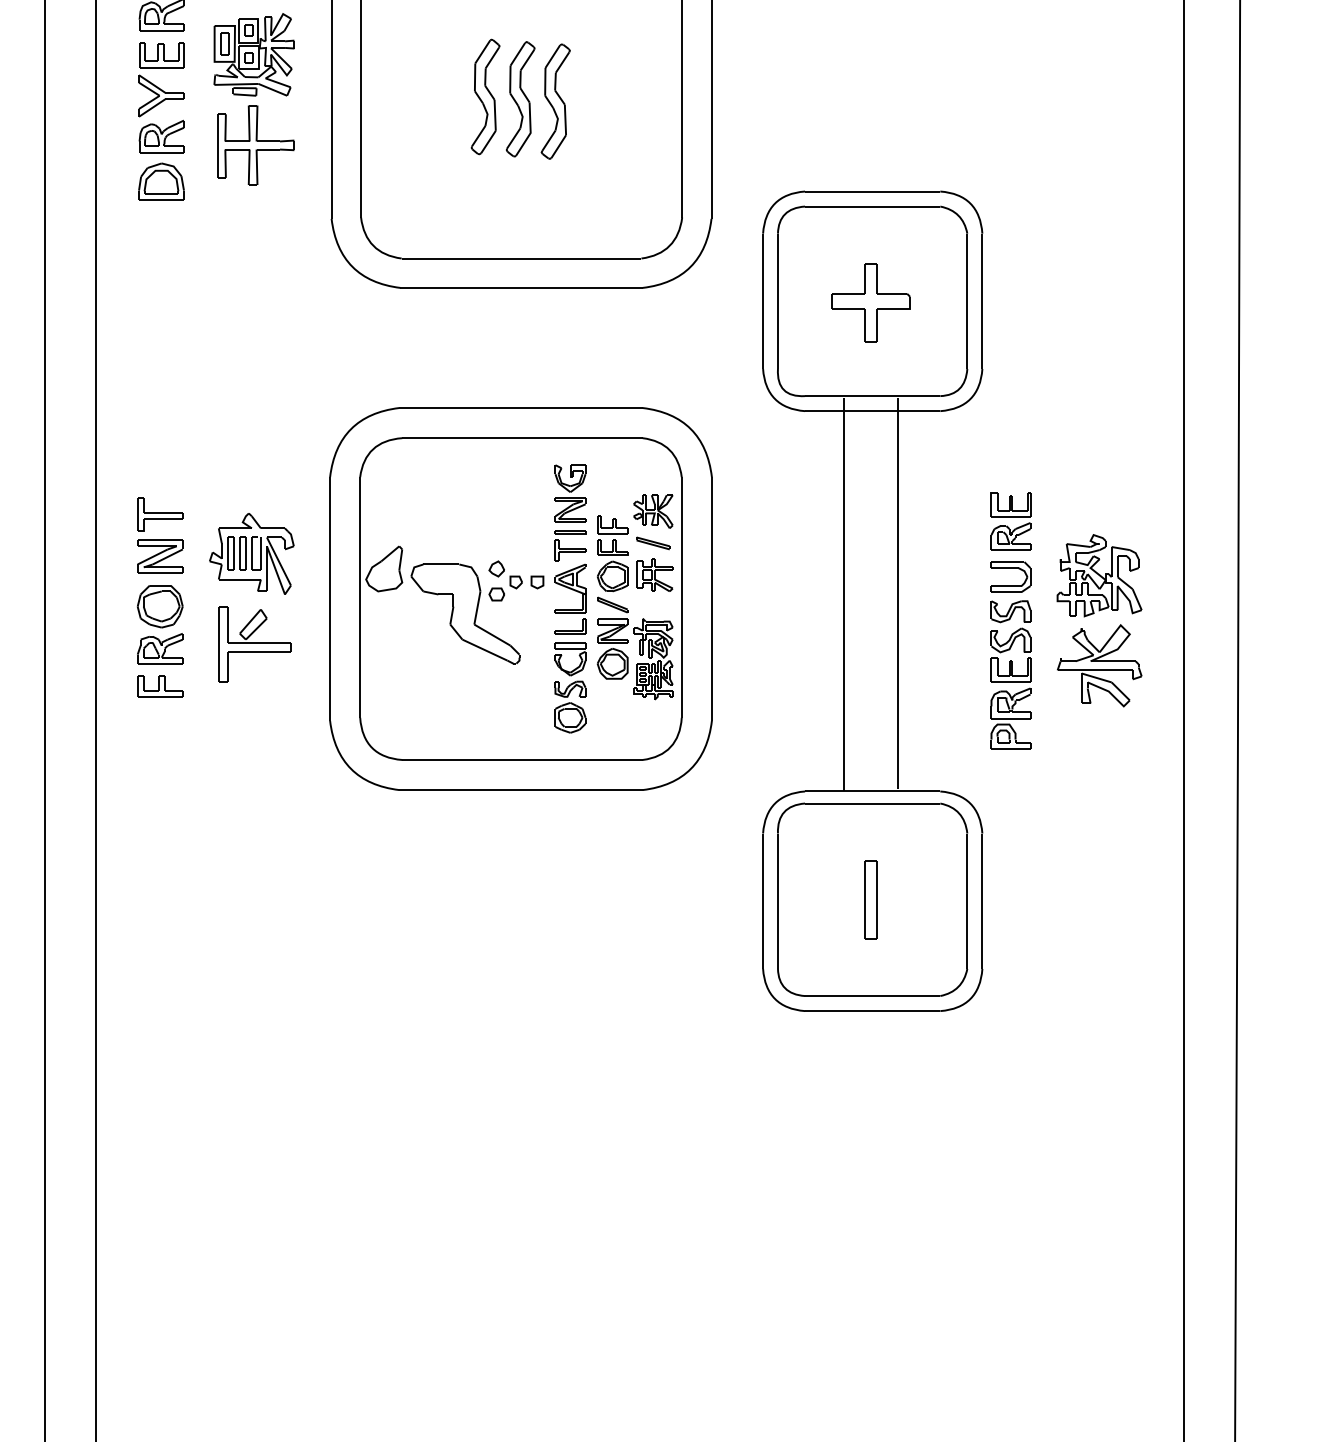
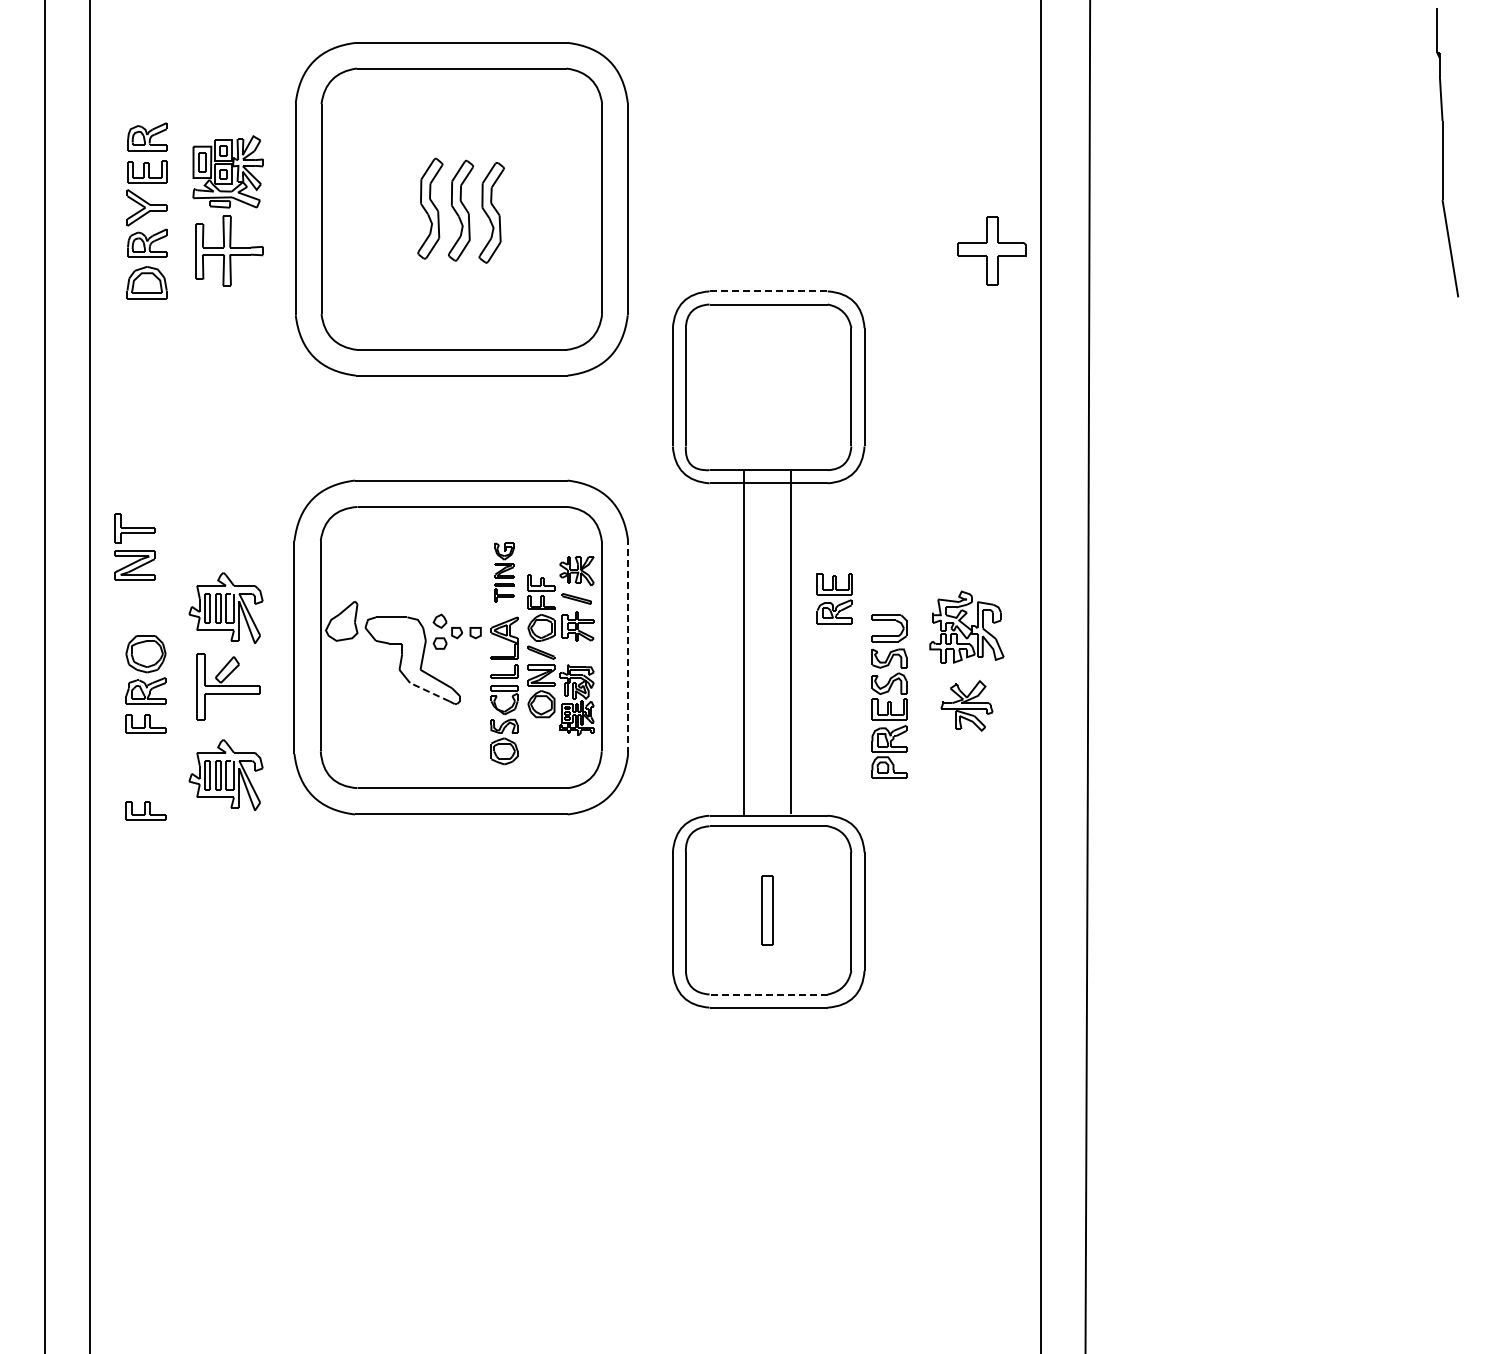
line: (873, 191) -> (769, 291), solid -> dashed
part: (870, 302) -> (991, 250), moved
part: (570, 513) -> (504, 572), size x0.7
part: (1010, 521) -> (834, 598), moved
part: (159, 534) -> (134, 546), moved
line: (712, 599) -> (628, 647), solid -> dashed
line: (484, 650) -> (429, 692), solid -> dashed
part: (1099, 665) -> (966, 705), size x0.7
part: (251, 744) -> (225, 774), added
part: (159, 785) -> (145, 810), added
line: (872, 996) -> (768, 994), solid -> dashed

